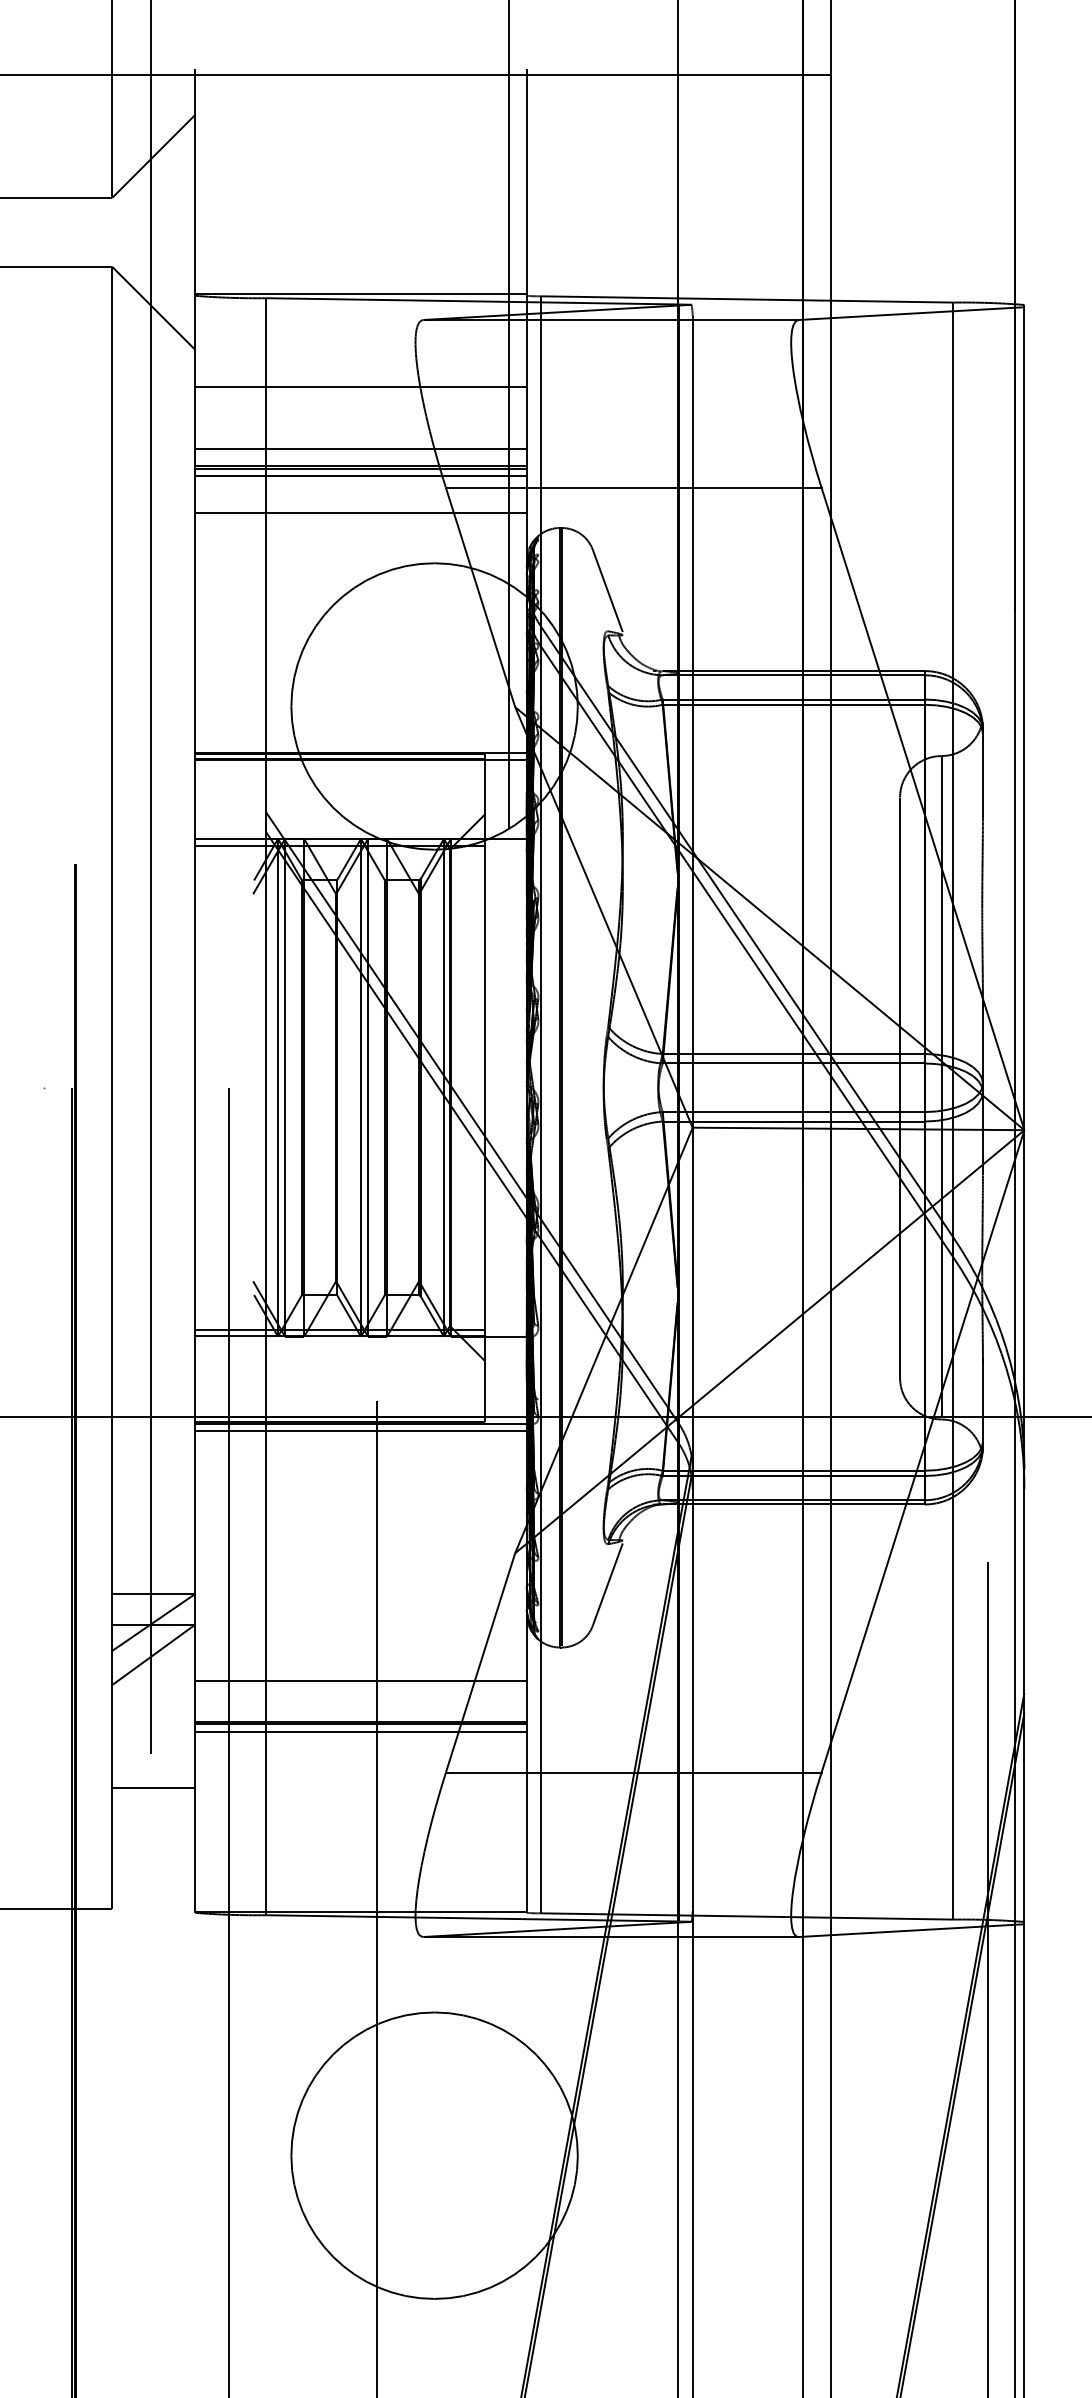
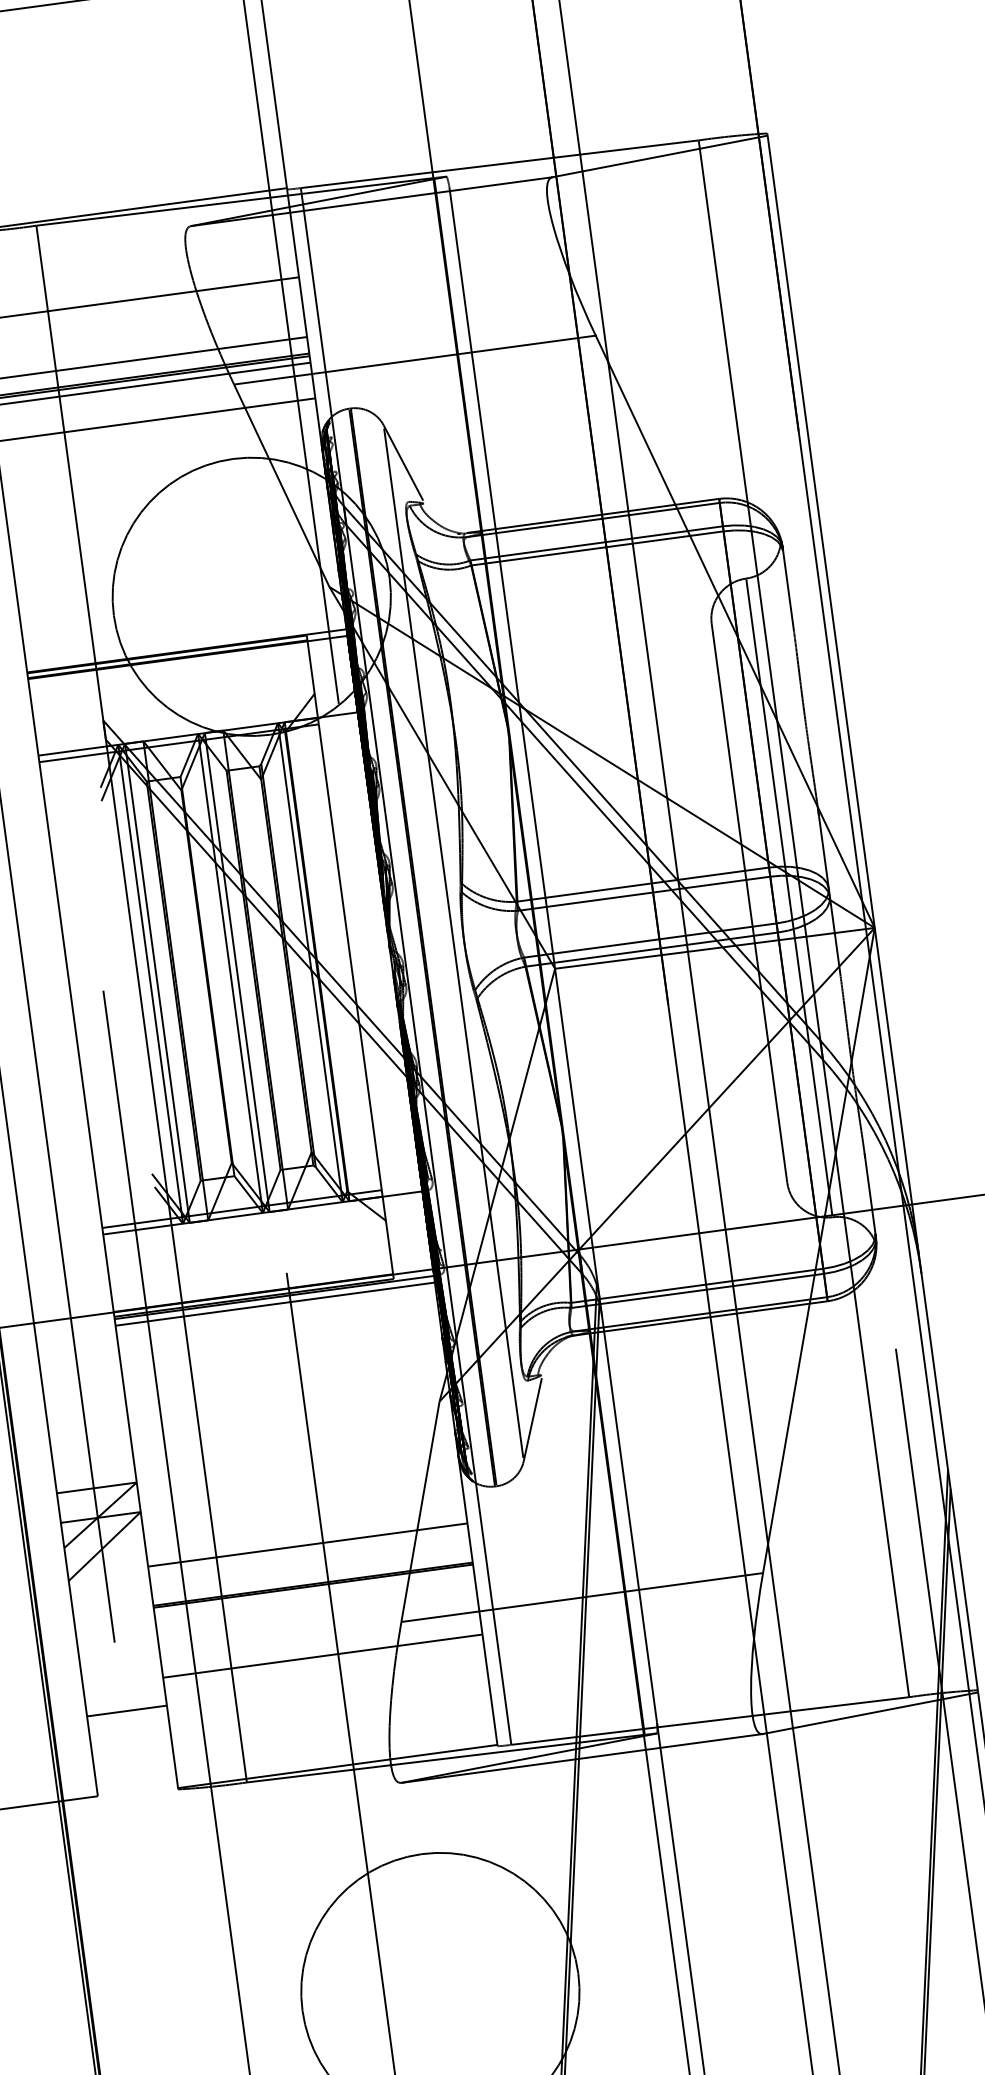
line: (592, 1087) -> (453, 943), added
line: (360, 1731) -> (322, 1655), moved
line: (153, 1787) -> (126, 1710), moved

